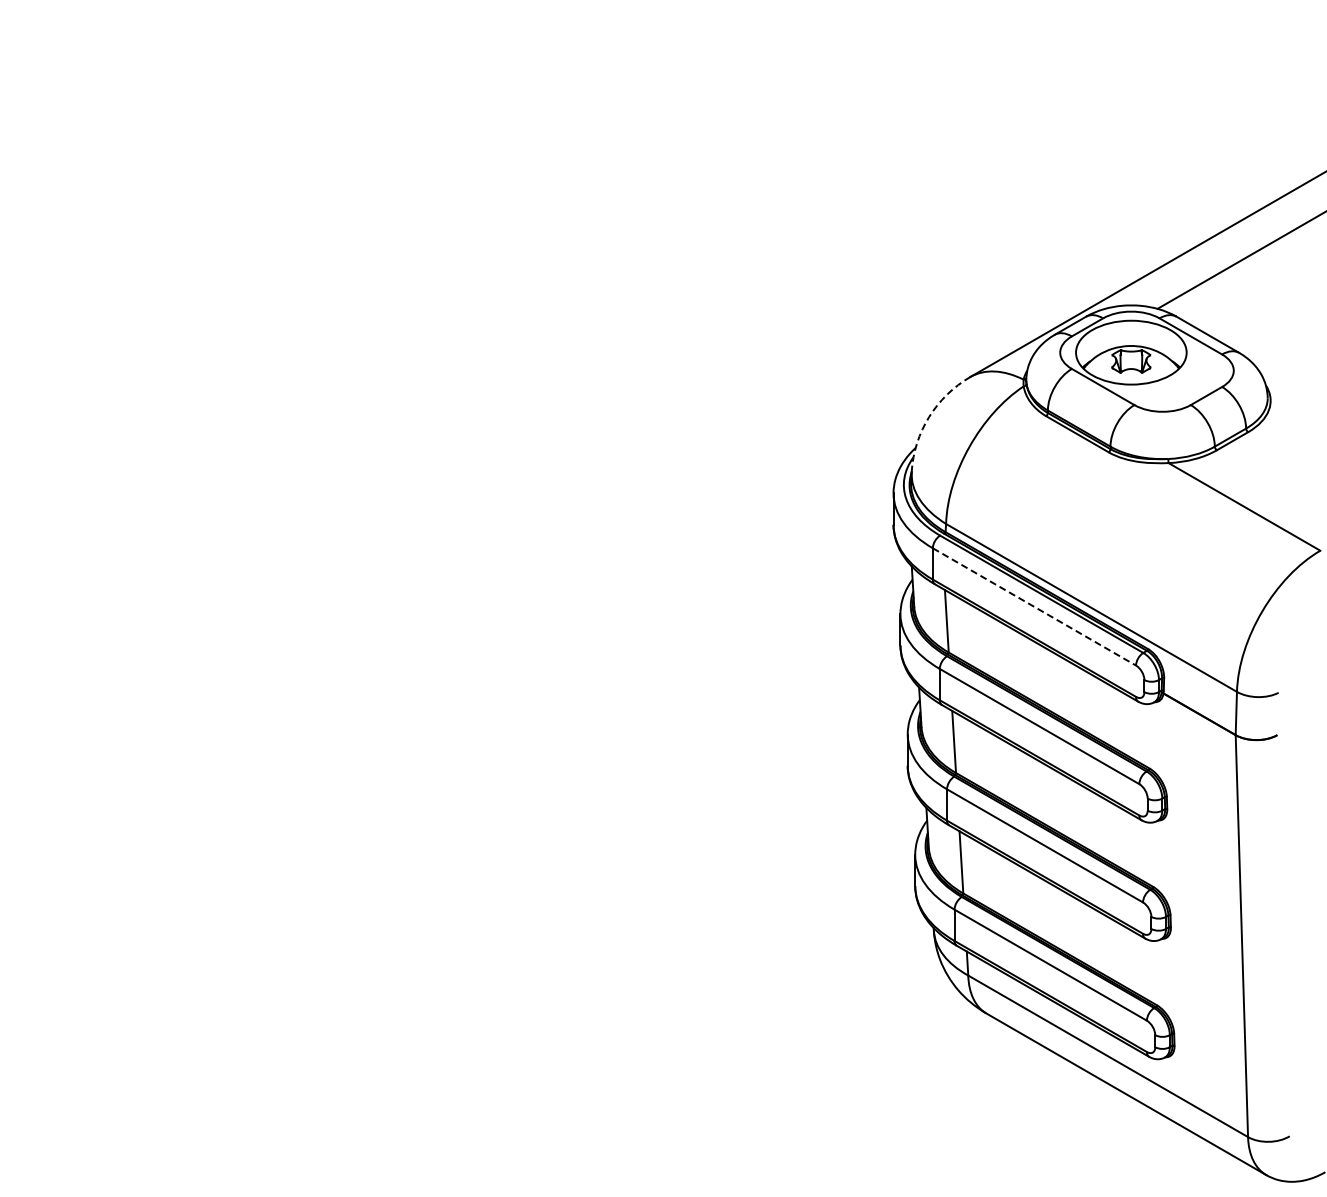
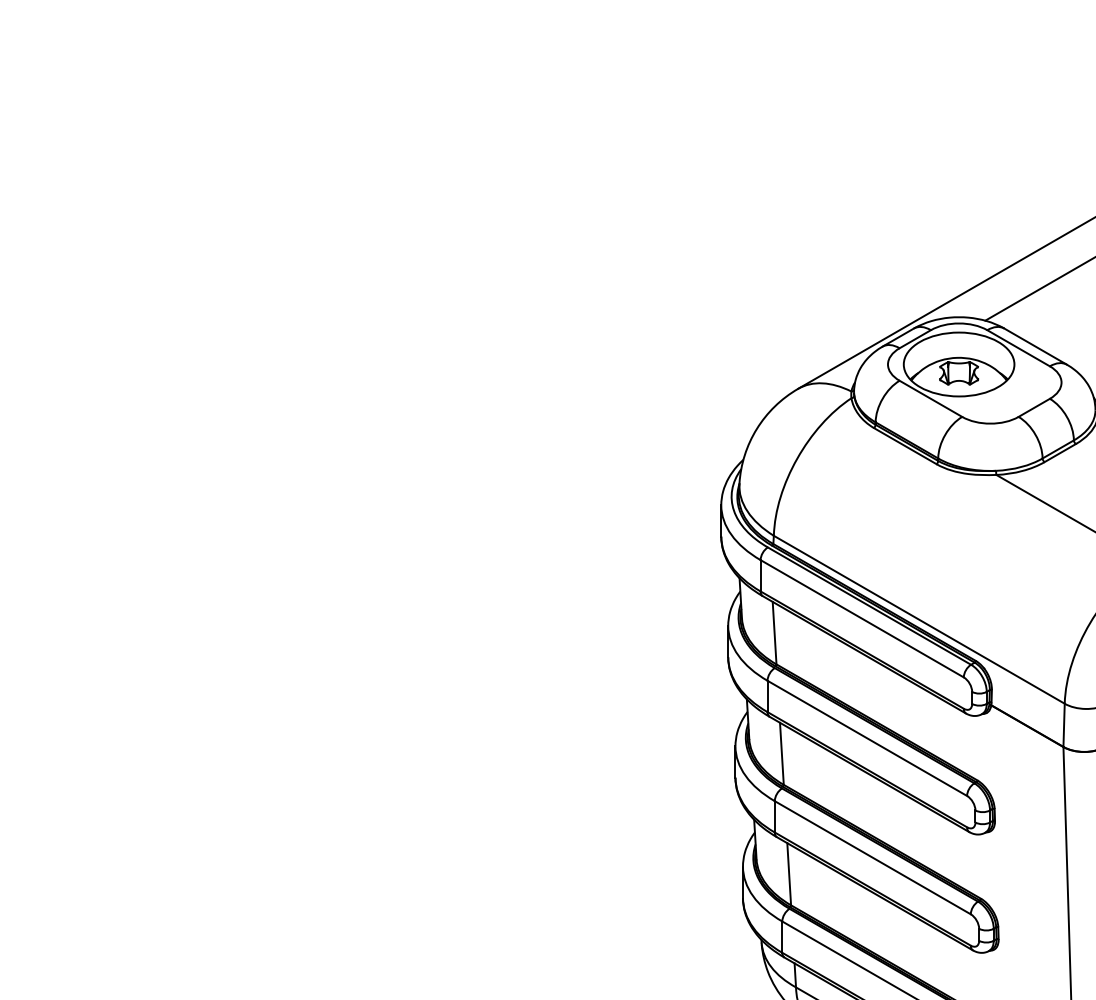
arc: (929, 417) -> (757, 429), dashed -> solid
line: (1034, 607) -> (862, 619), dashed -> solid

